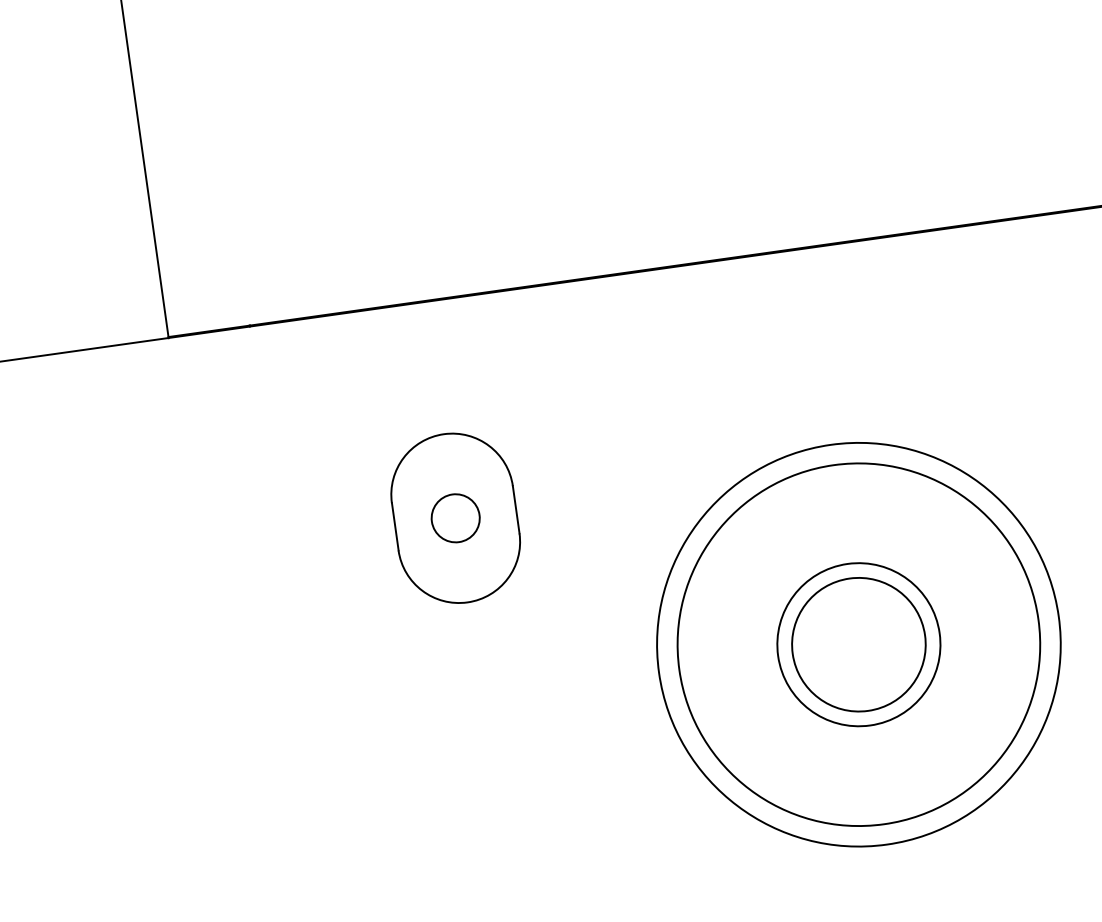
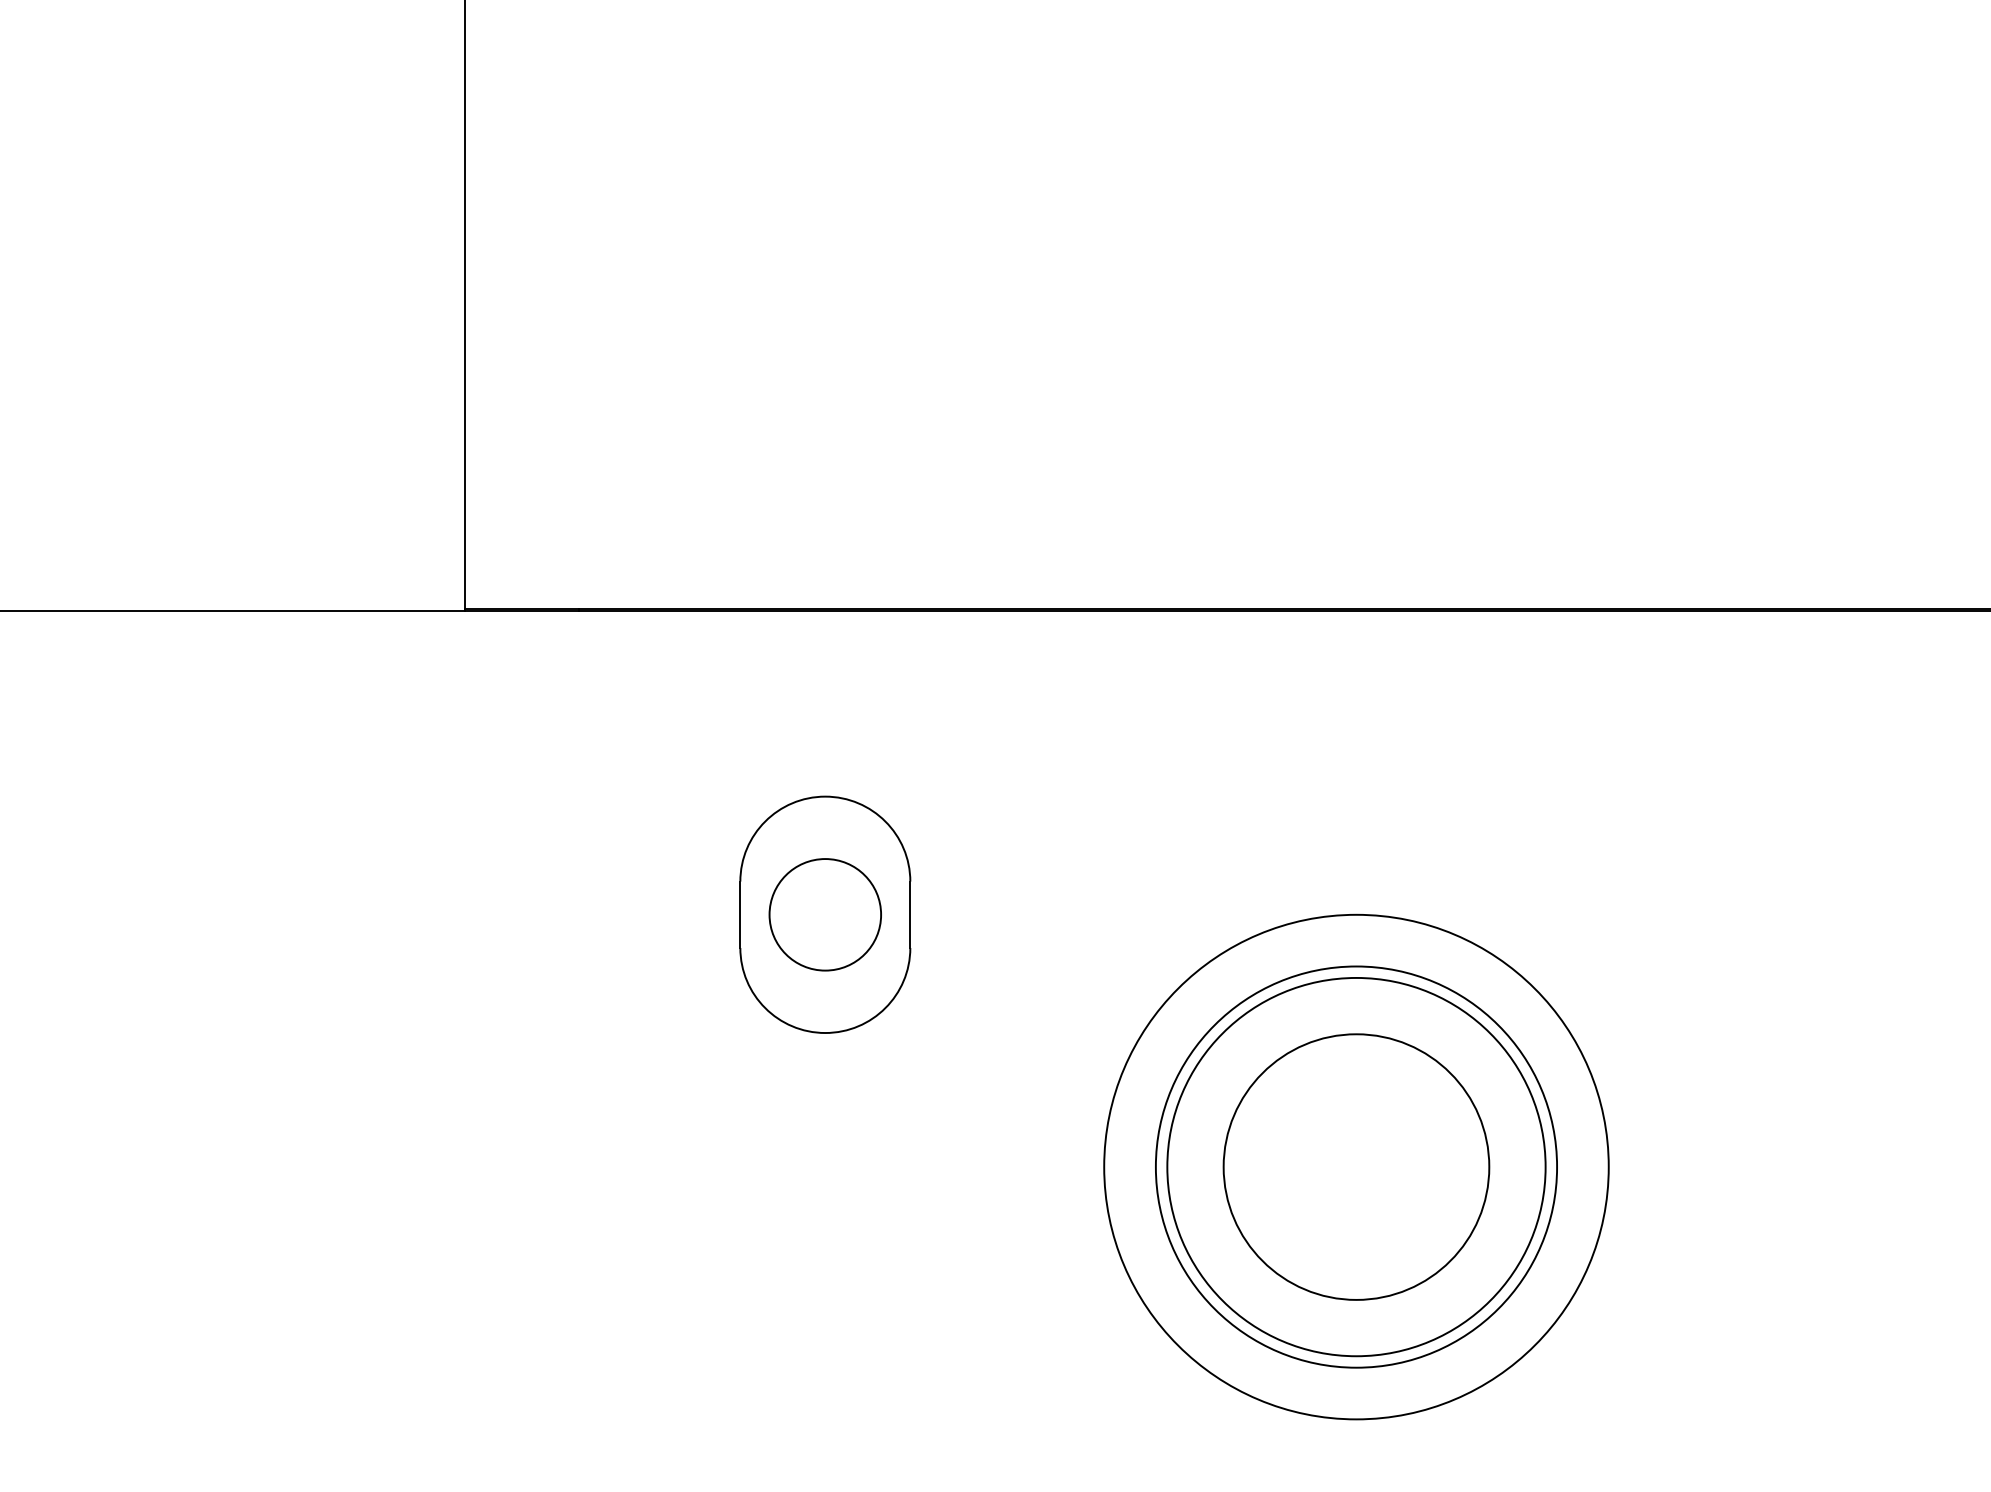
circle: (455, 518) -> (825, 914), size x1.67
circle: (858, 644) -> (1356, 1166), size x0.71
circle: (858, 644) -> (1356, 1166), size x1.43
circle: (858, 644) -> (1356, 1166), size x1.67

